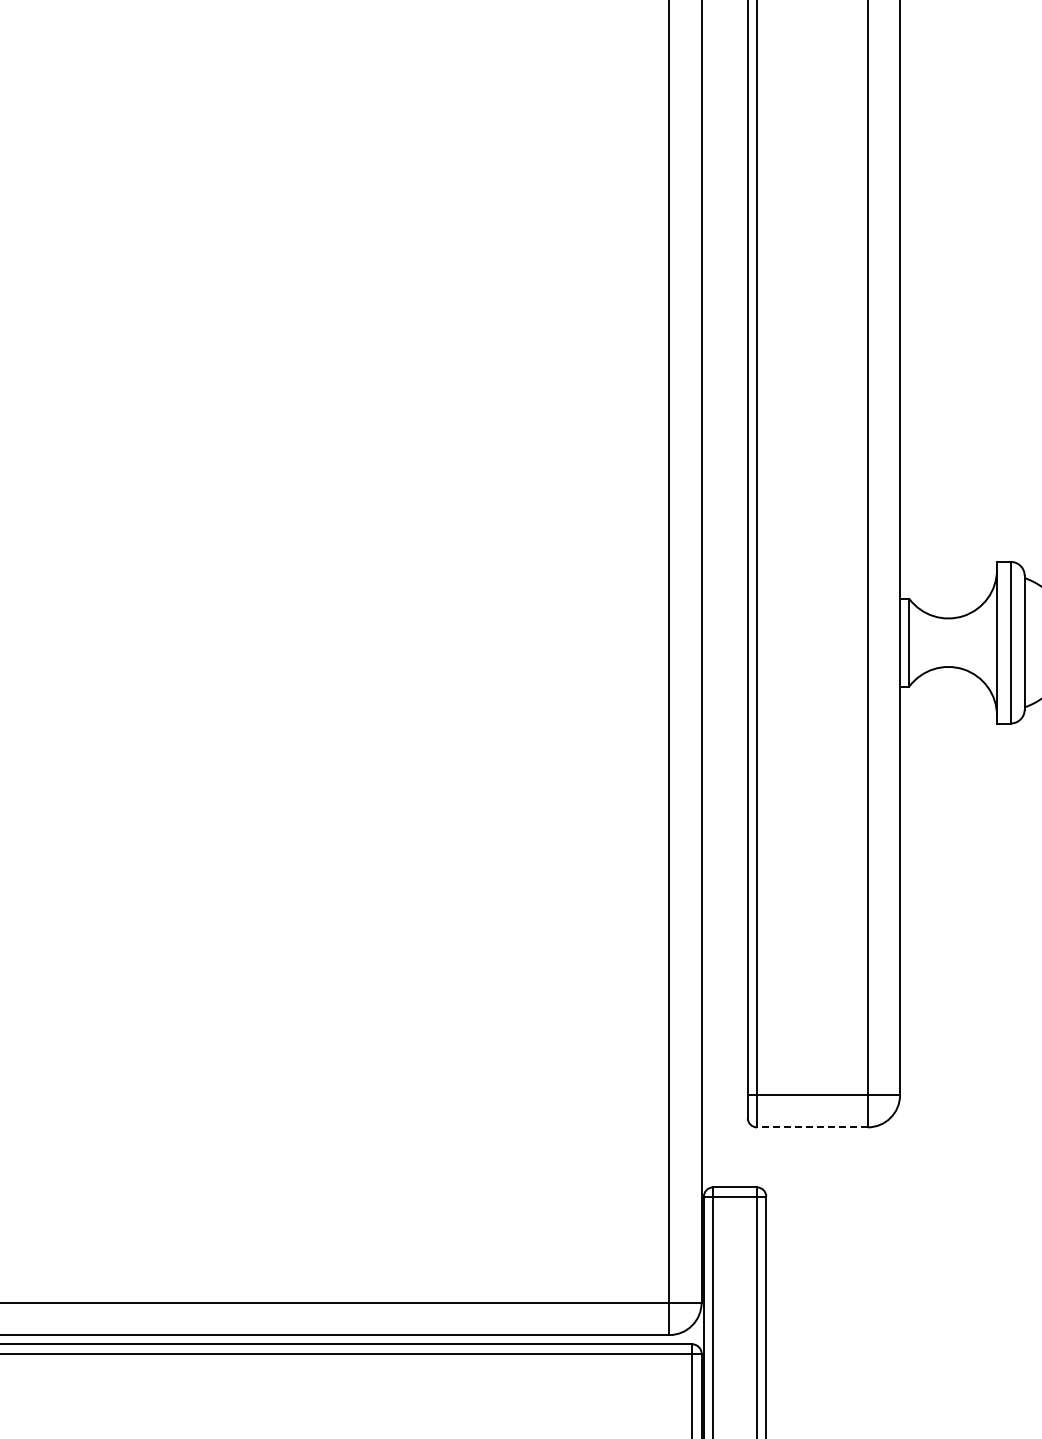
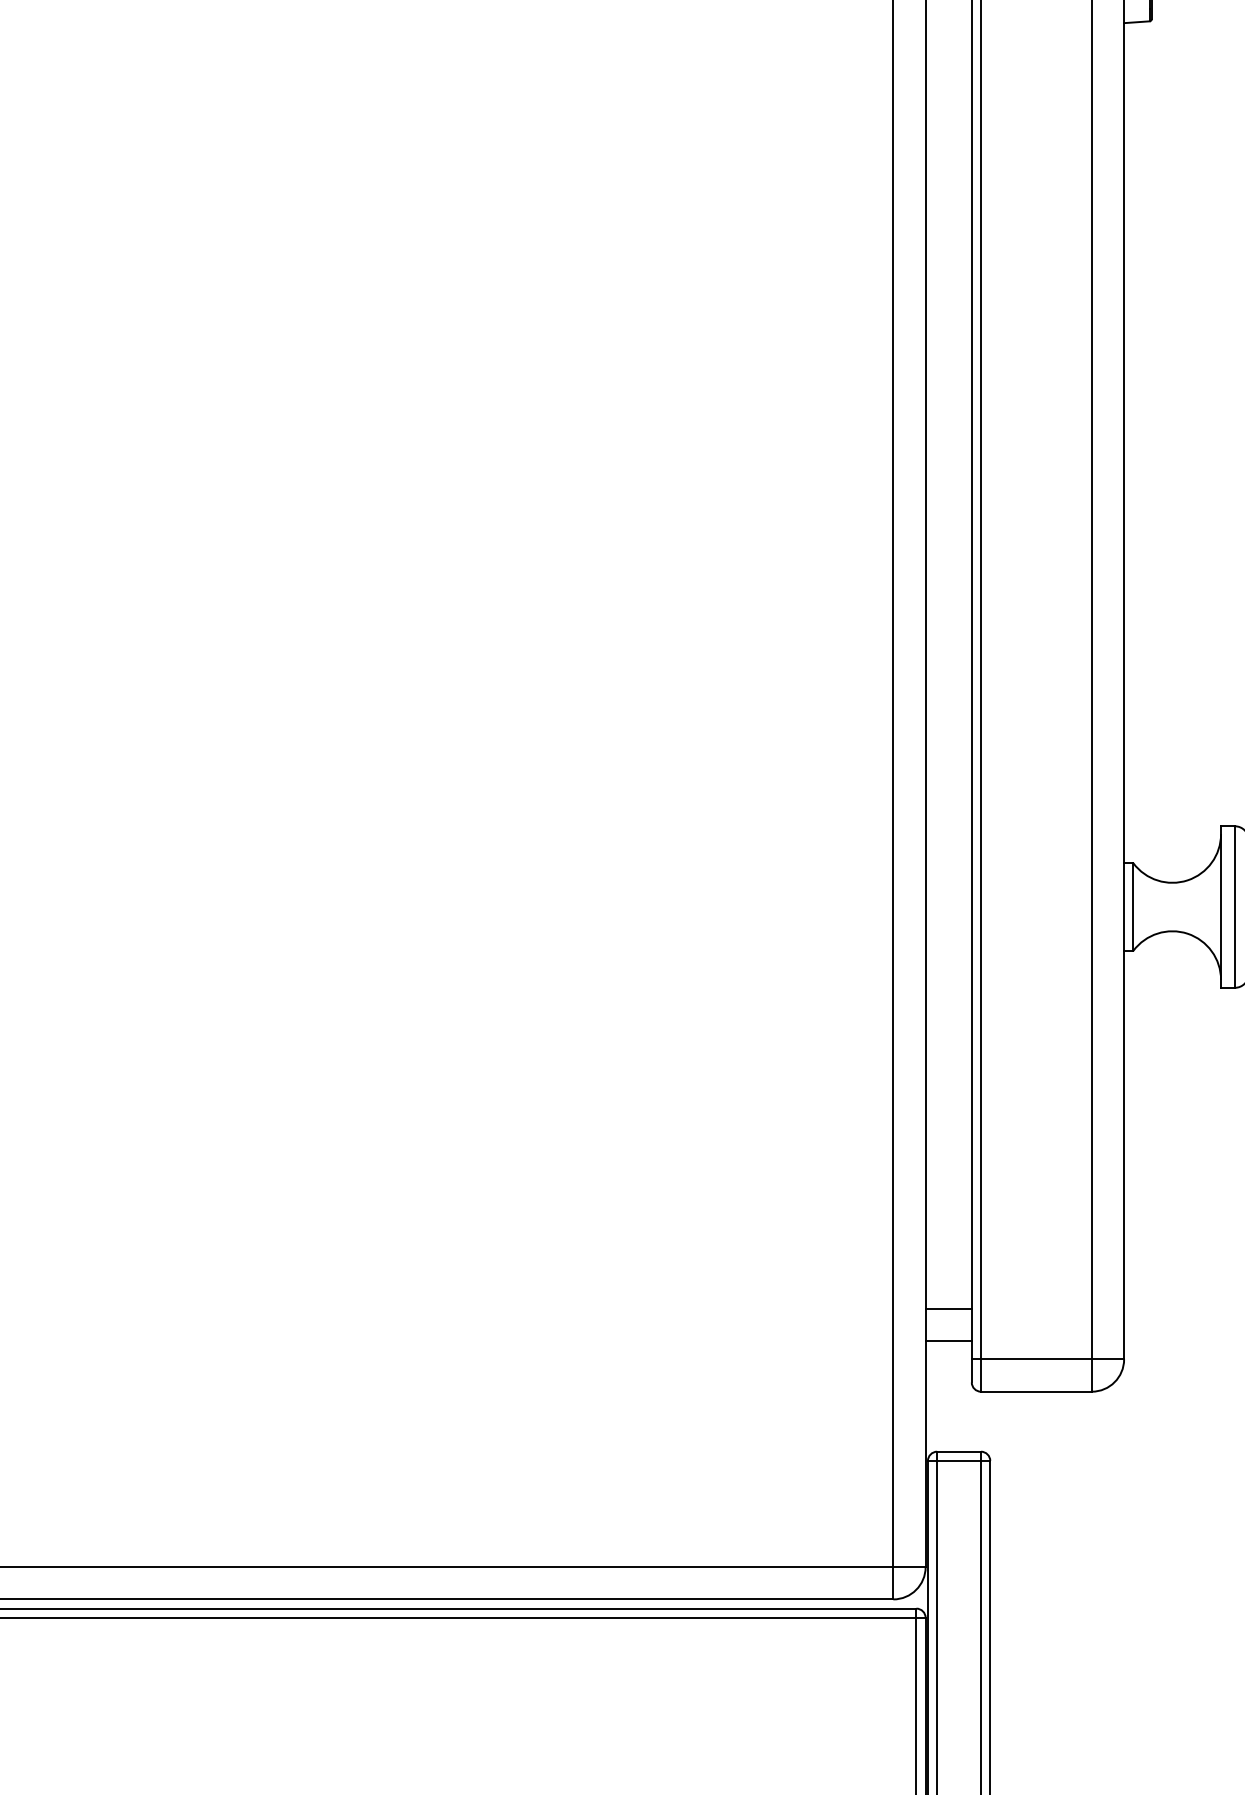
line: (724, 1044) -> (948, 1308), added
line: (724, 1076) -> (948, 1340), added
line: (811, 1127) -> (1035, 1391), dashed -> solid

